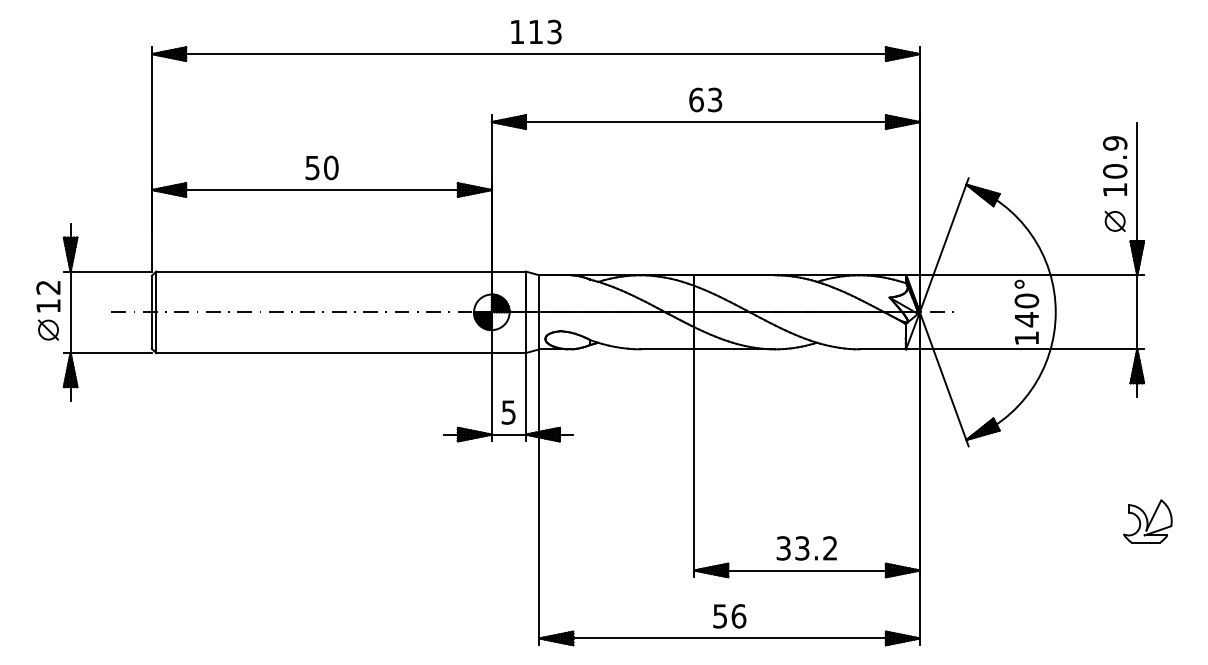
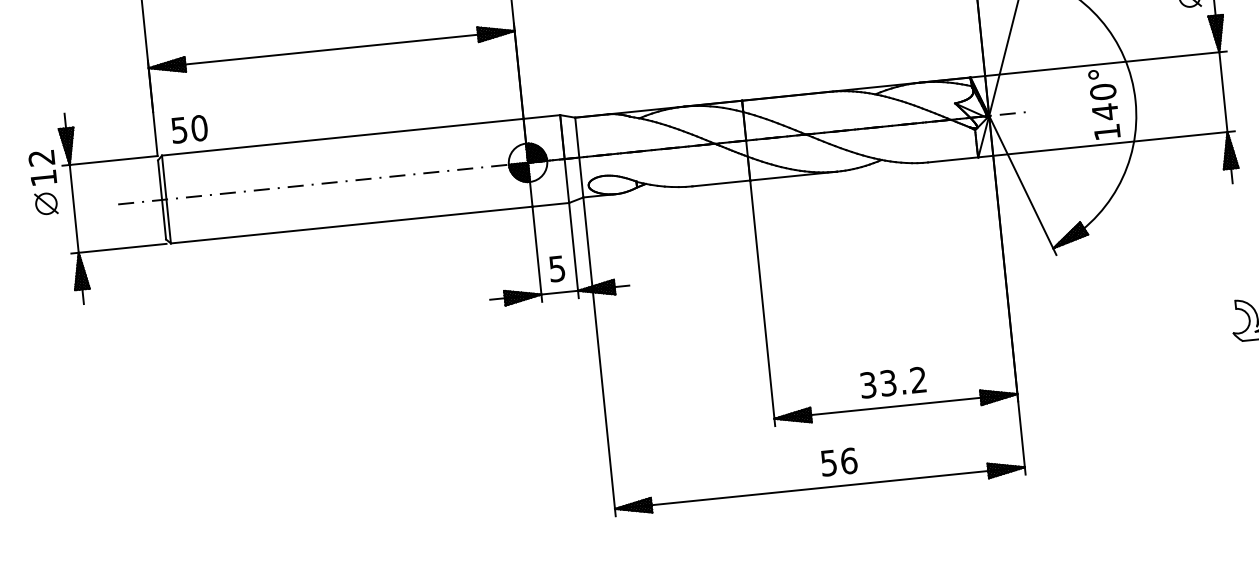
text: (321, 167) -> (188, 128), moved
part: (48, 310) -> (44, 182), moved
text: (729, 616) -> (838, 462), moved

